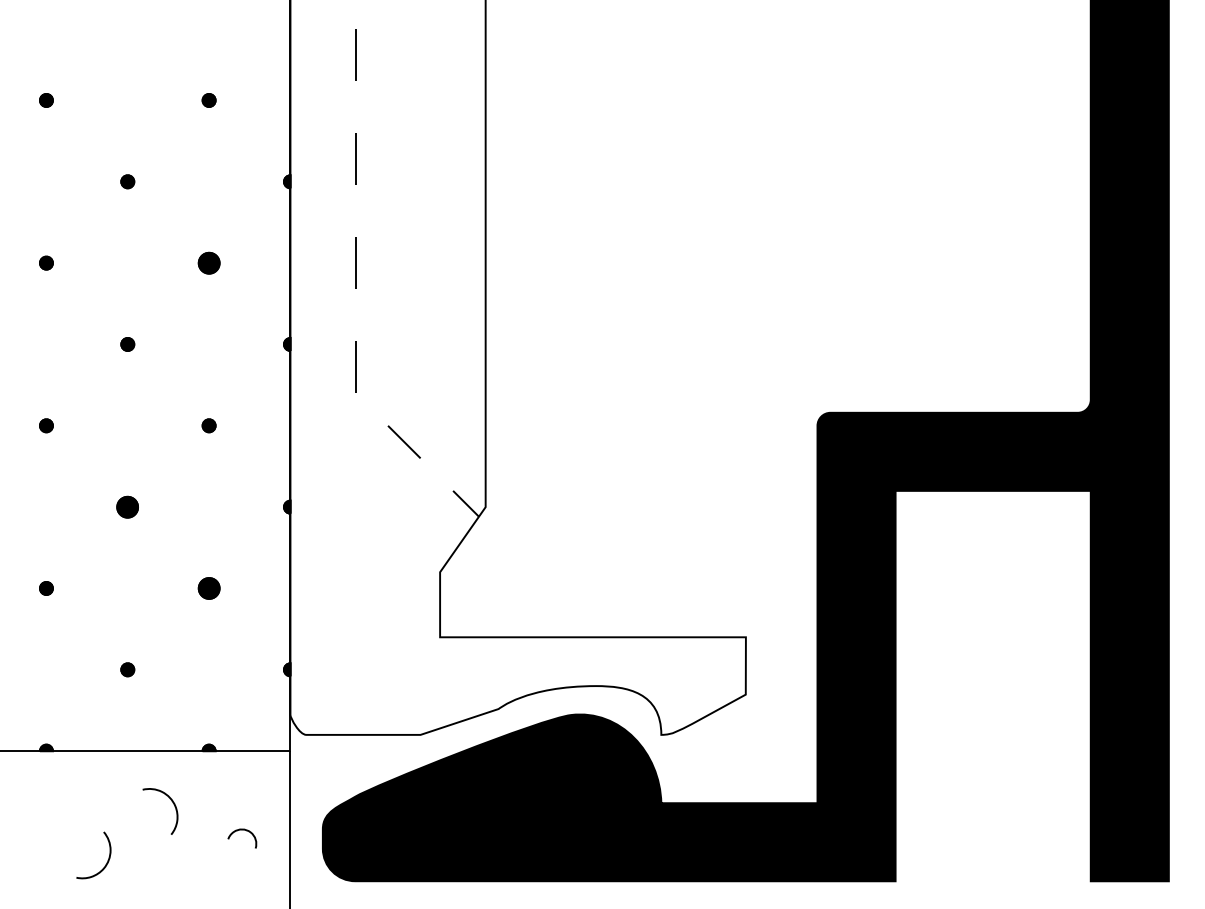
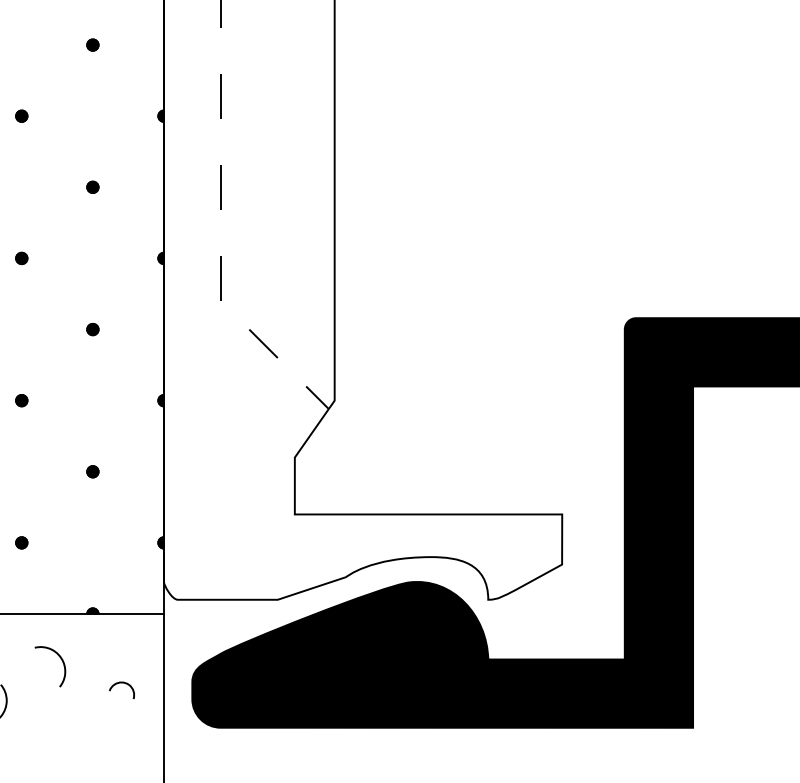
part: (208, 262) -> (92, 186), size x0.62
part: (127, 506) -> (21, 400), size x0.62
part: (208, 588) -> (92, 471), size x0.62

